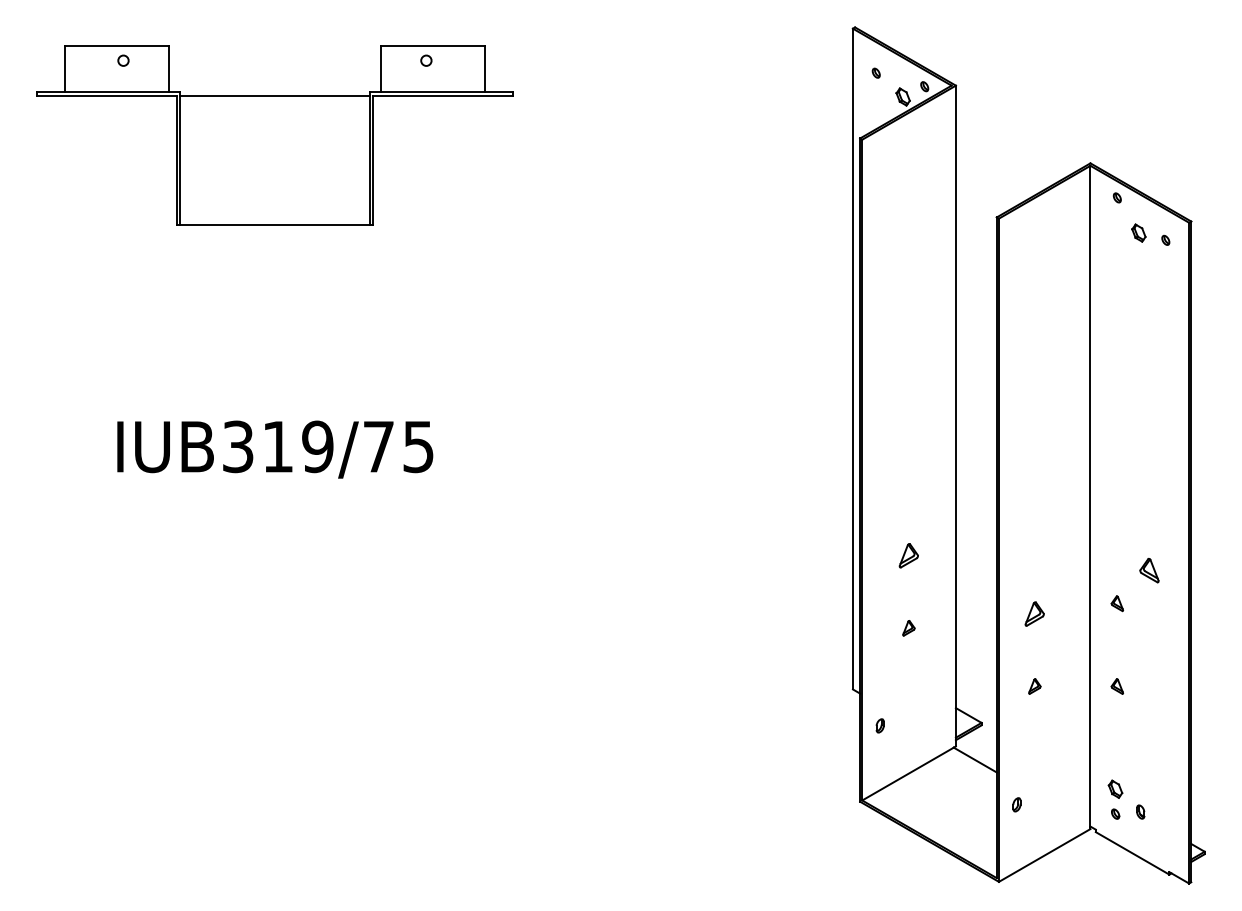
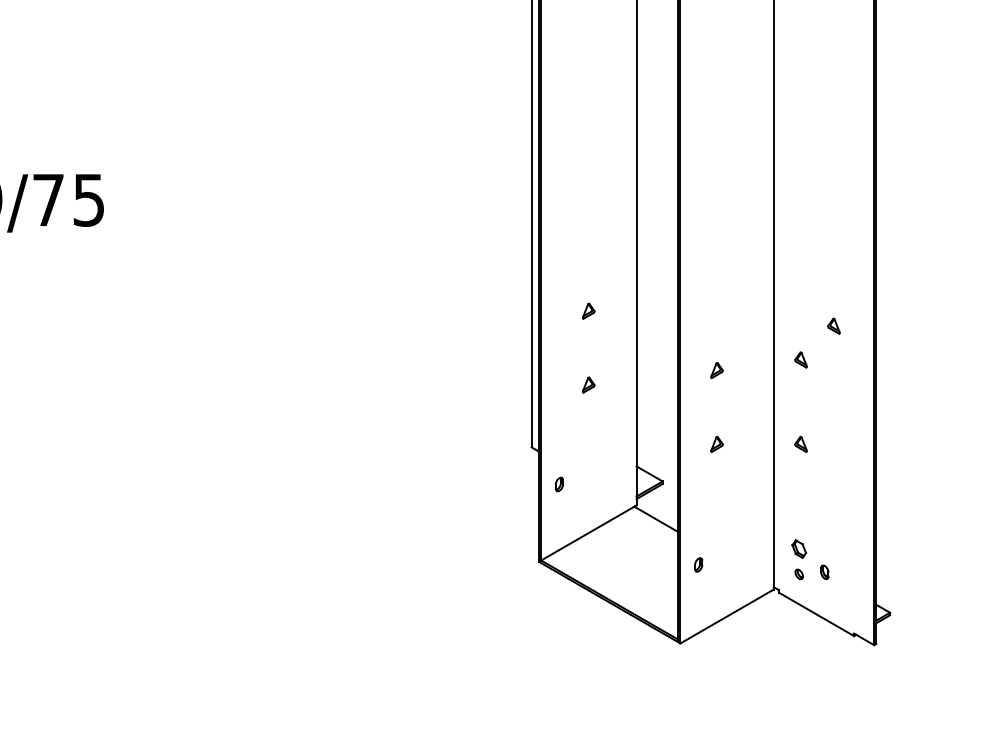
part: (908, 555) -> (588, 310), size x0.62
part: (1149, 570) -> (833, 326), size x0.62
part: (1034, 613) -> (716, 370), size x0.62

